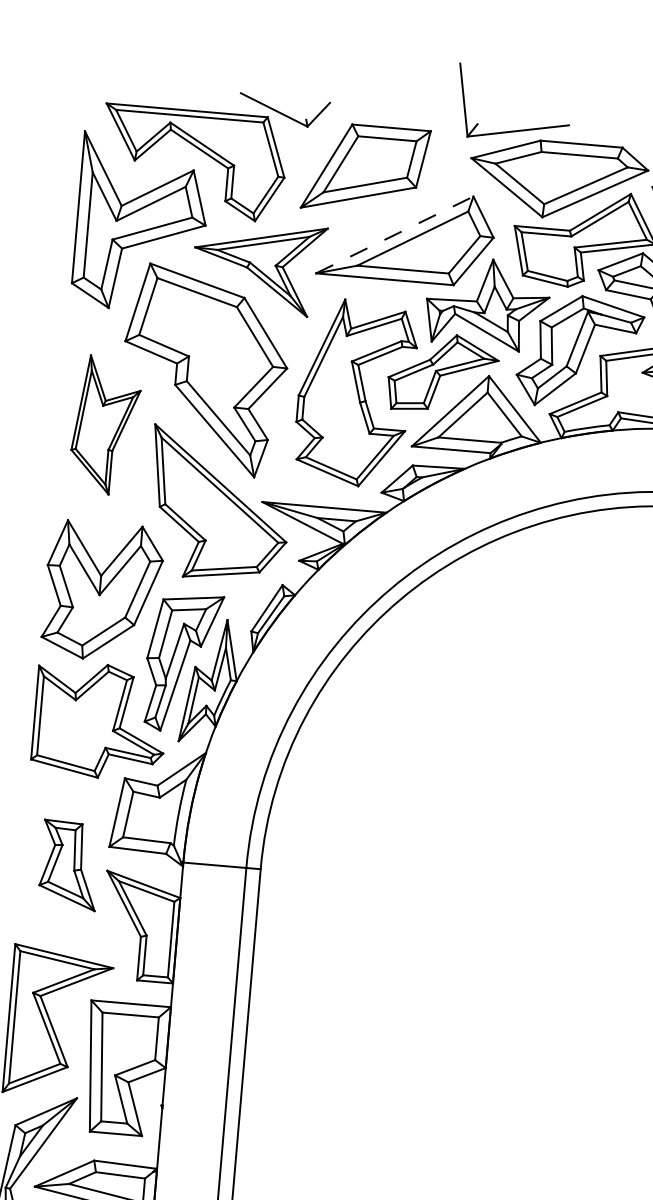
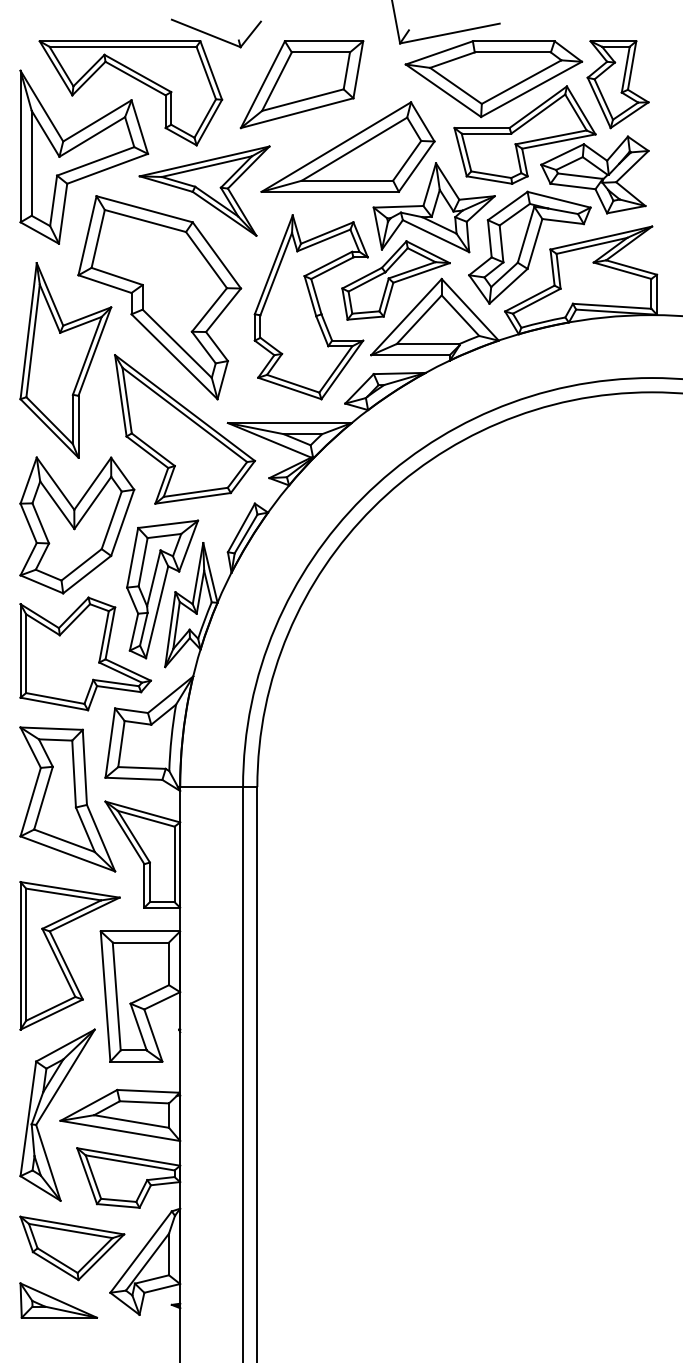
line: (394, 234) -> (336, 146), dashed -> solid
part: (105, 425) -> (65, 360), size x1.43
part: (69, 865) -> (67, 799), size x1.67

